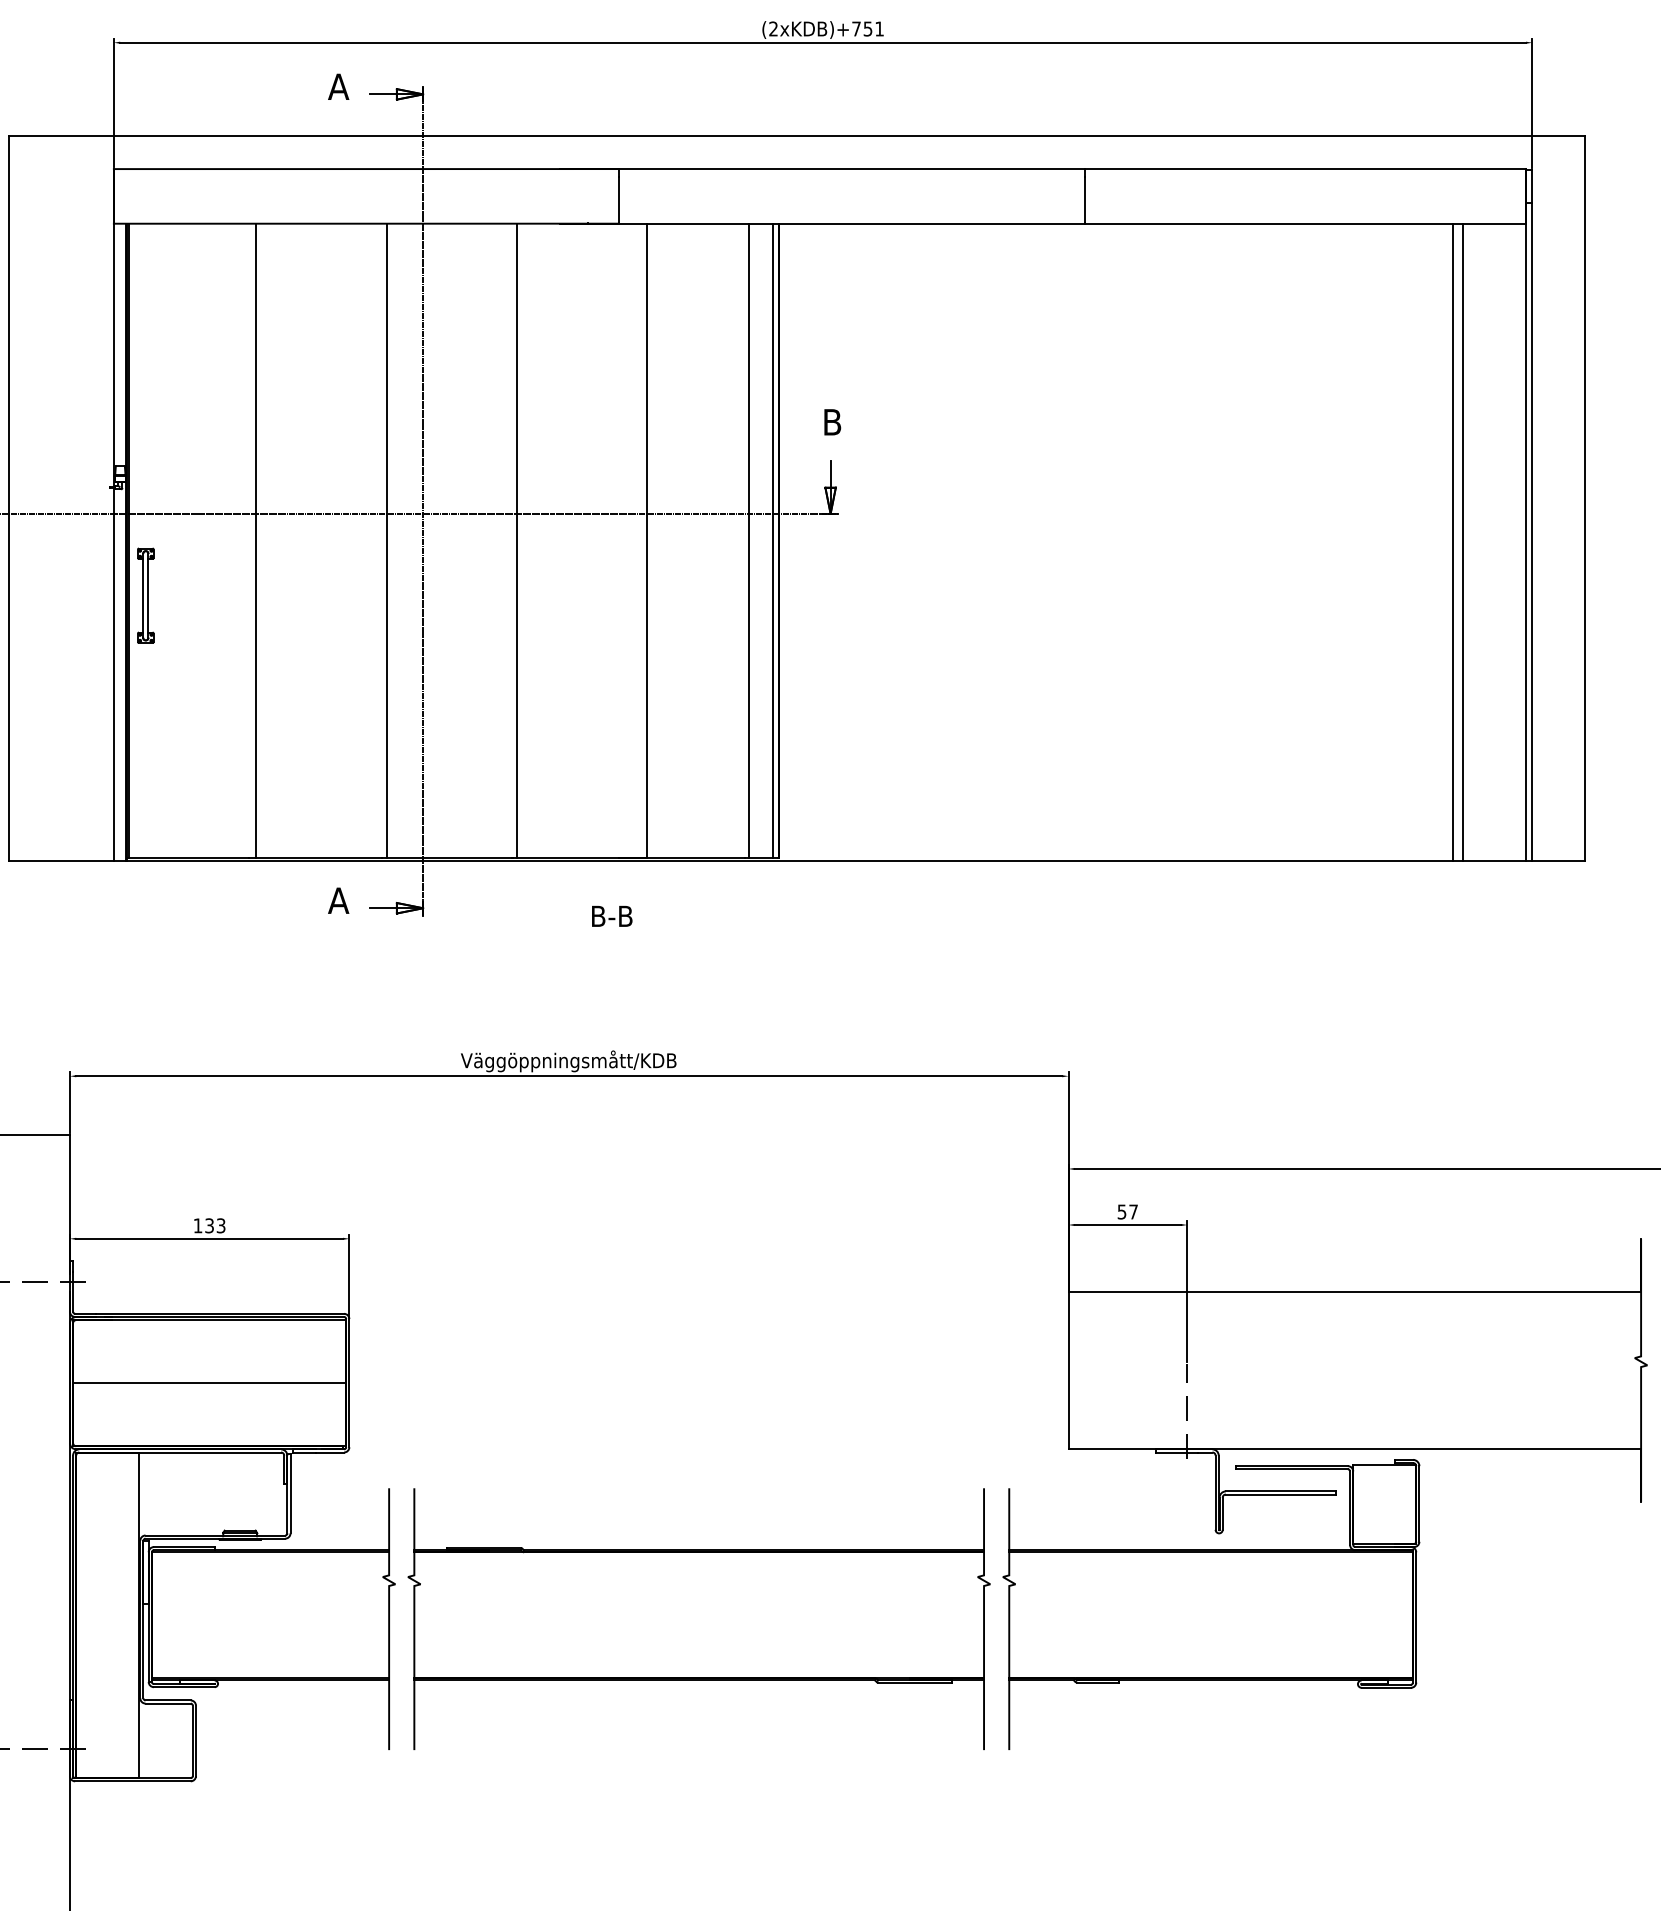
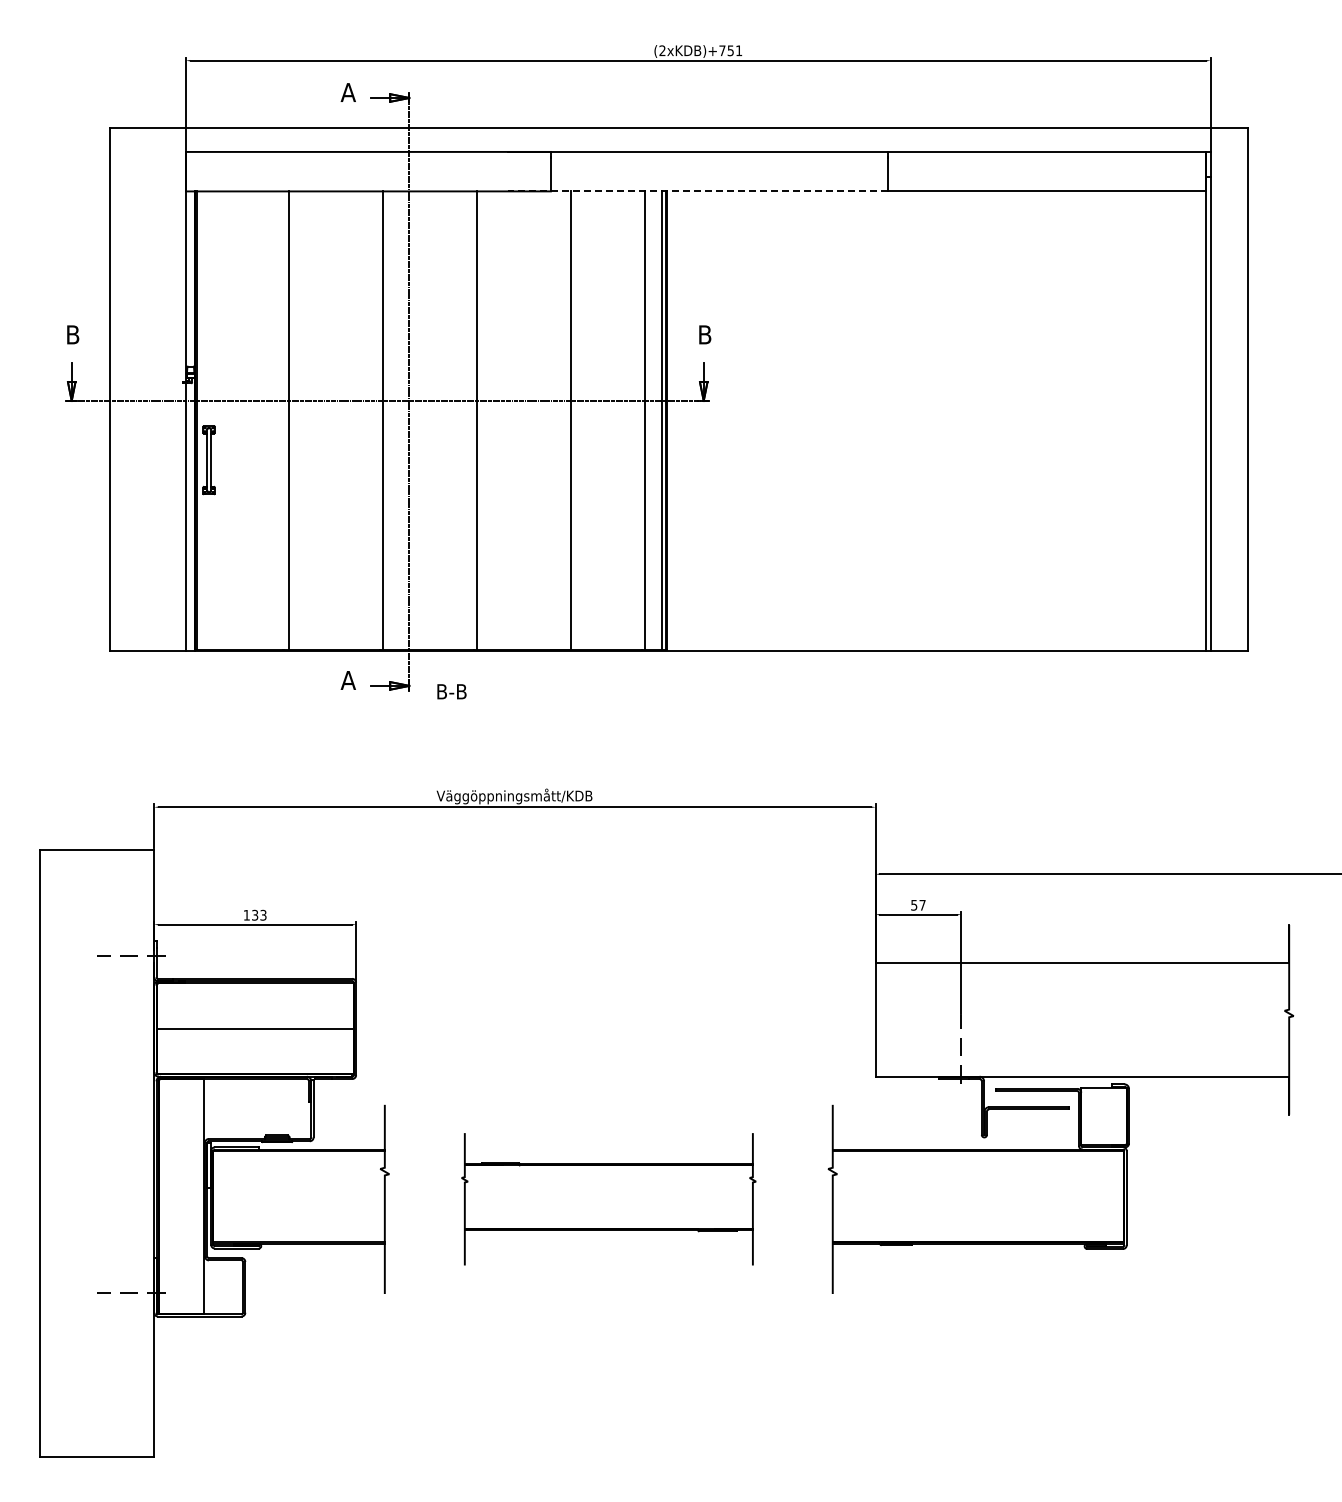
line: (823, 223) -> (698, 191), solid -> dashed
line: (1453, 542) -> (1153, 421), removed
line: (1462, 542) -> (1160, 421), removed
text: (611, 916) -> (451, 691), moved
part: (698, 1617) -> (608, 1198), size x0.7

